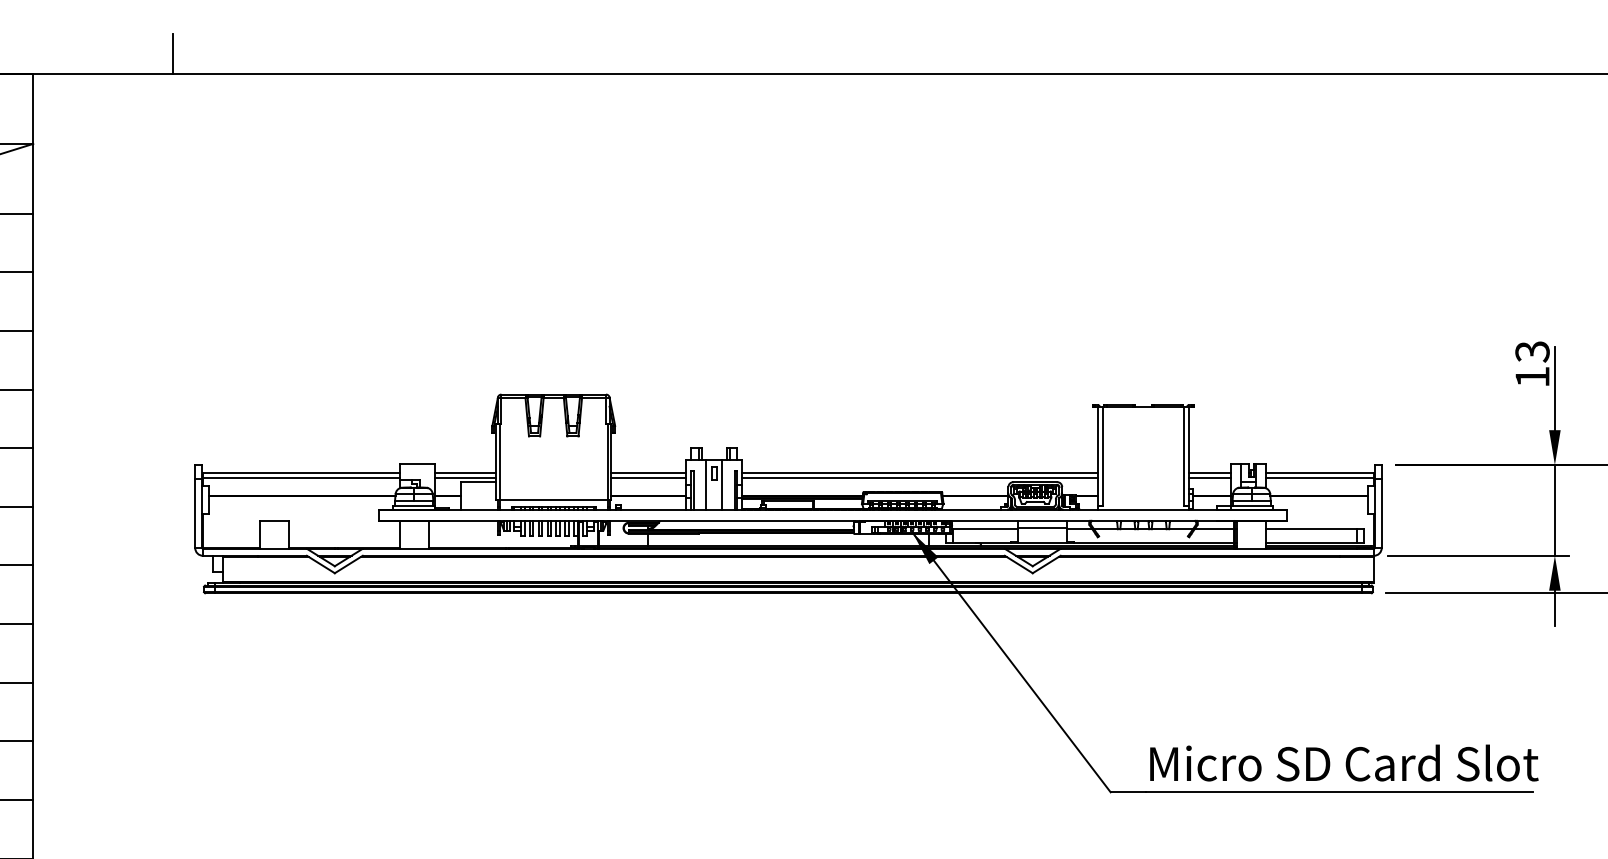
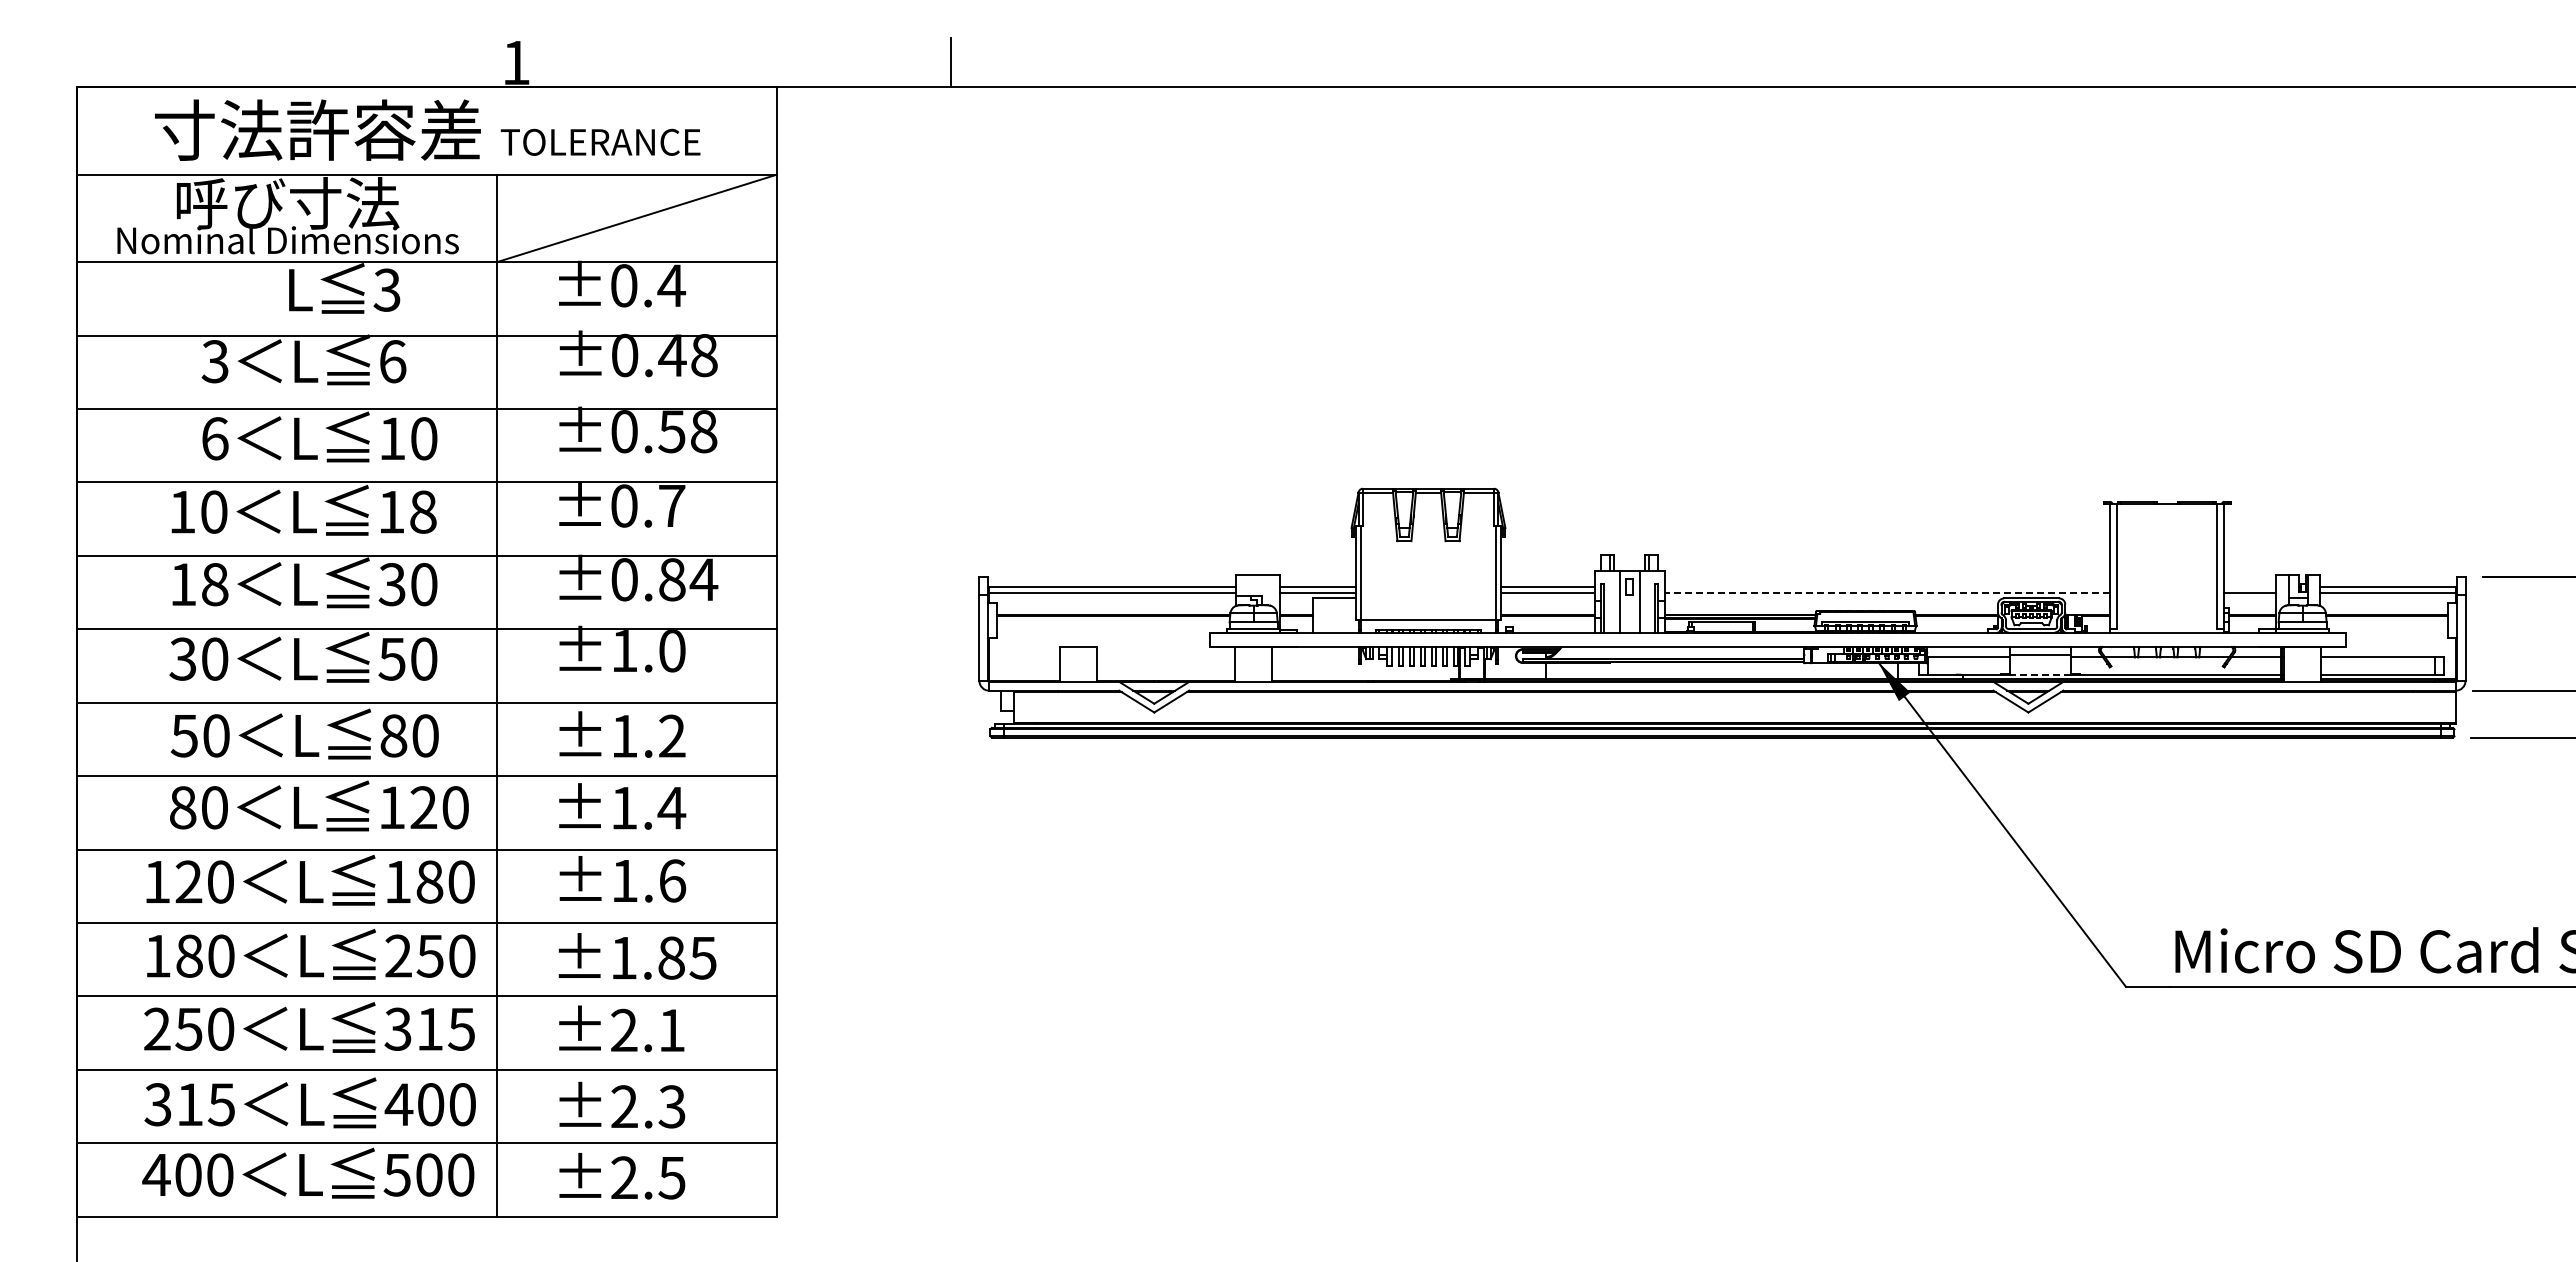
line: (919, 473) -> (1886, 587), removed
line: (1210, 473) -> (2250, 587), removed
line: (920, 478) -> (1887, 593), solid -> dashed
line: (1042, 542) -> (2040, 674), solid -> dashed

